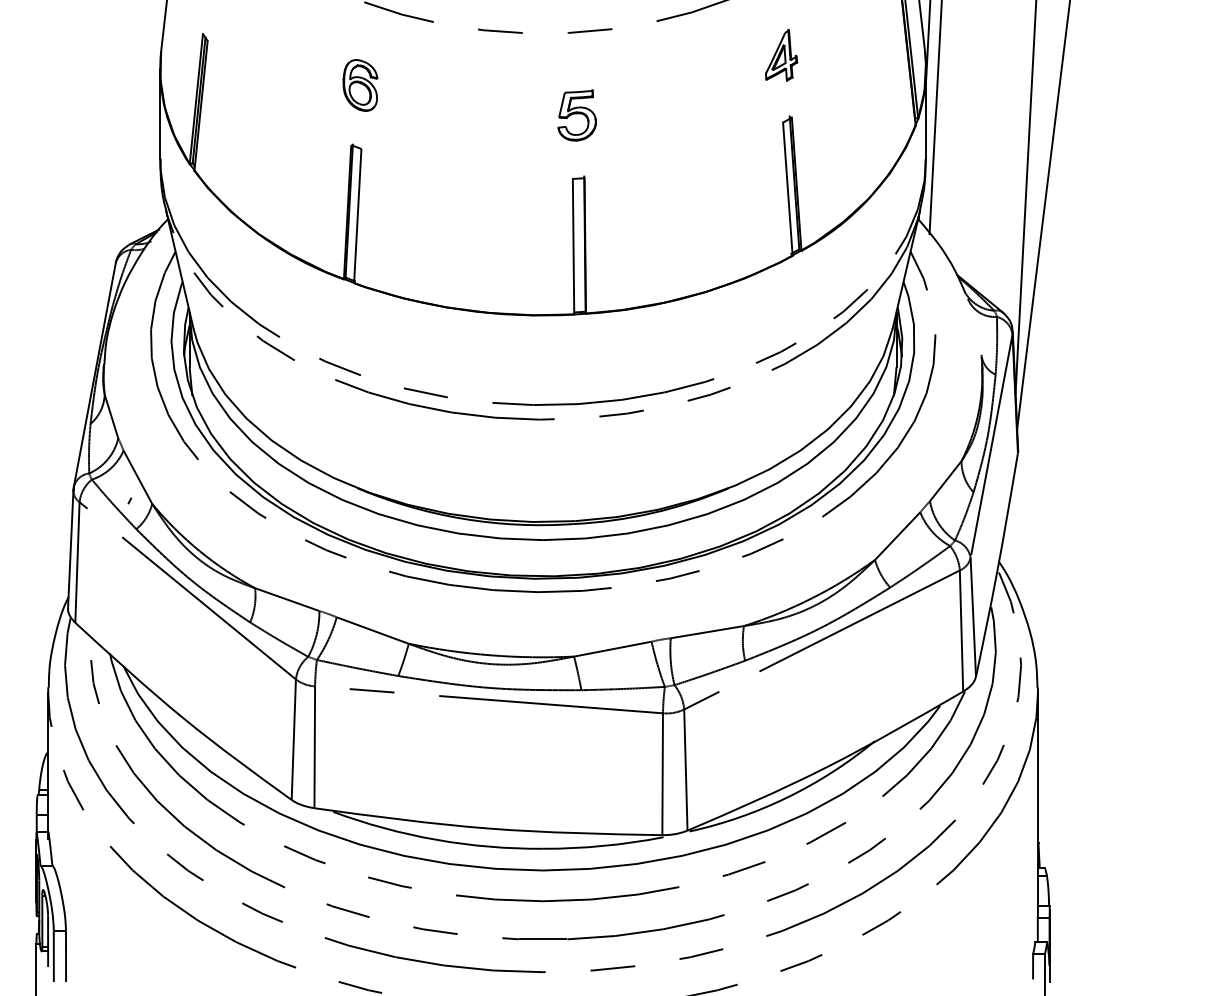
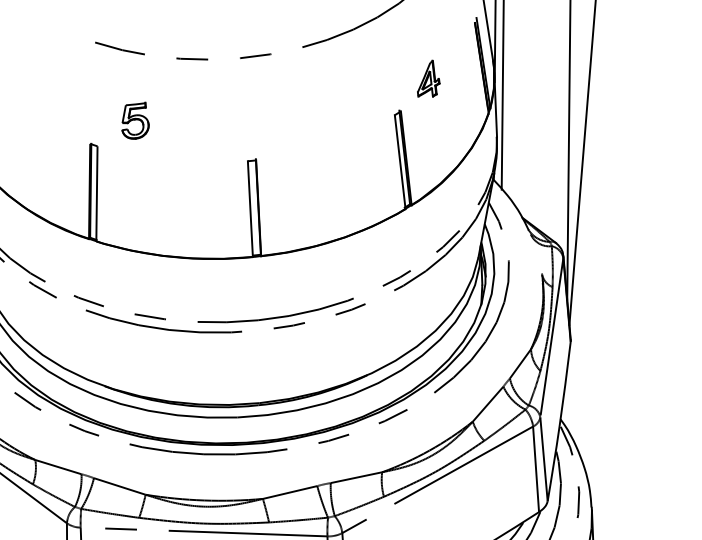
part: (781, 55) -> (428, 79), moved
part: (360, 85) -> (94, 101), removed
part: (576, 115) -> (134, 121), moved

